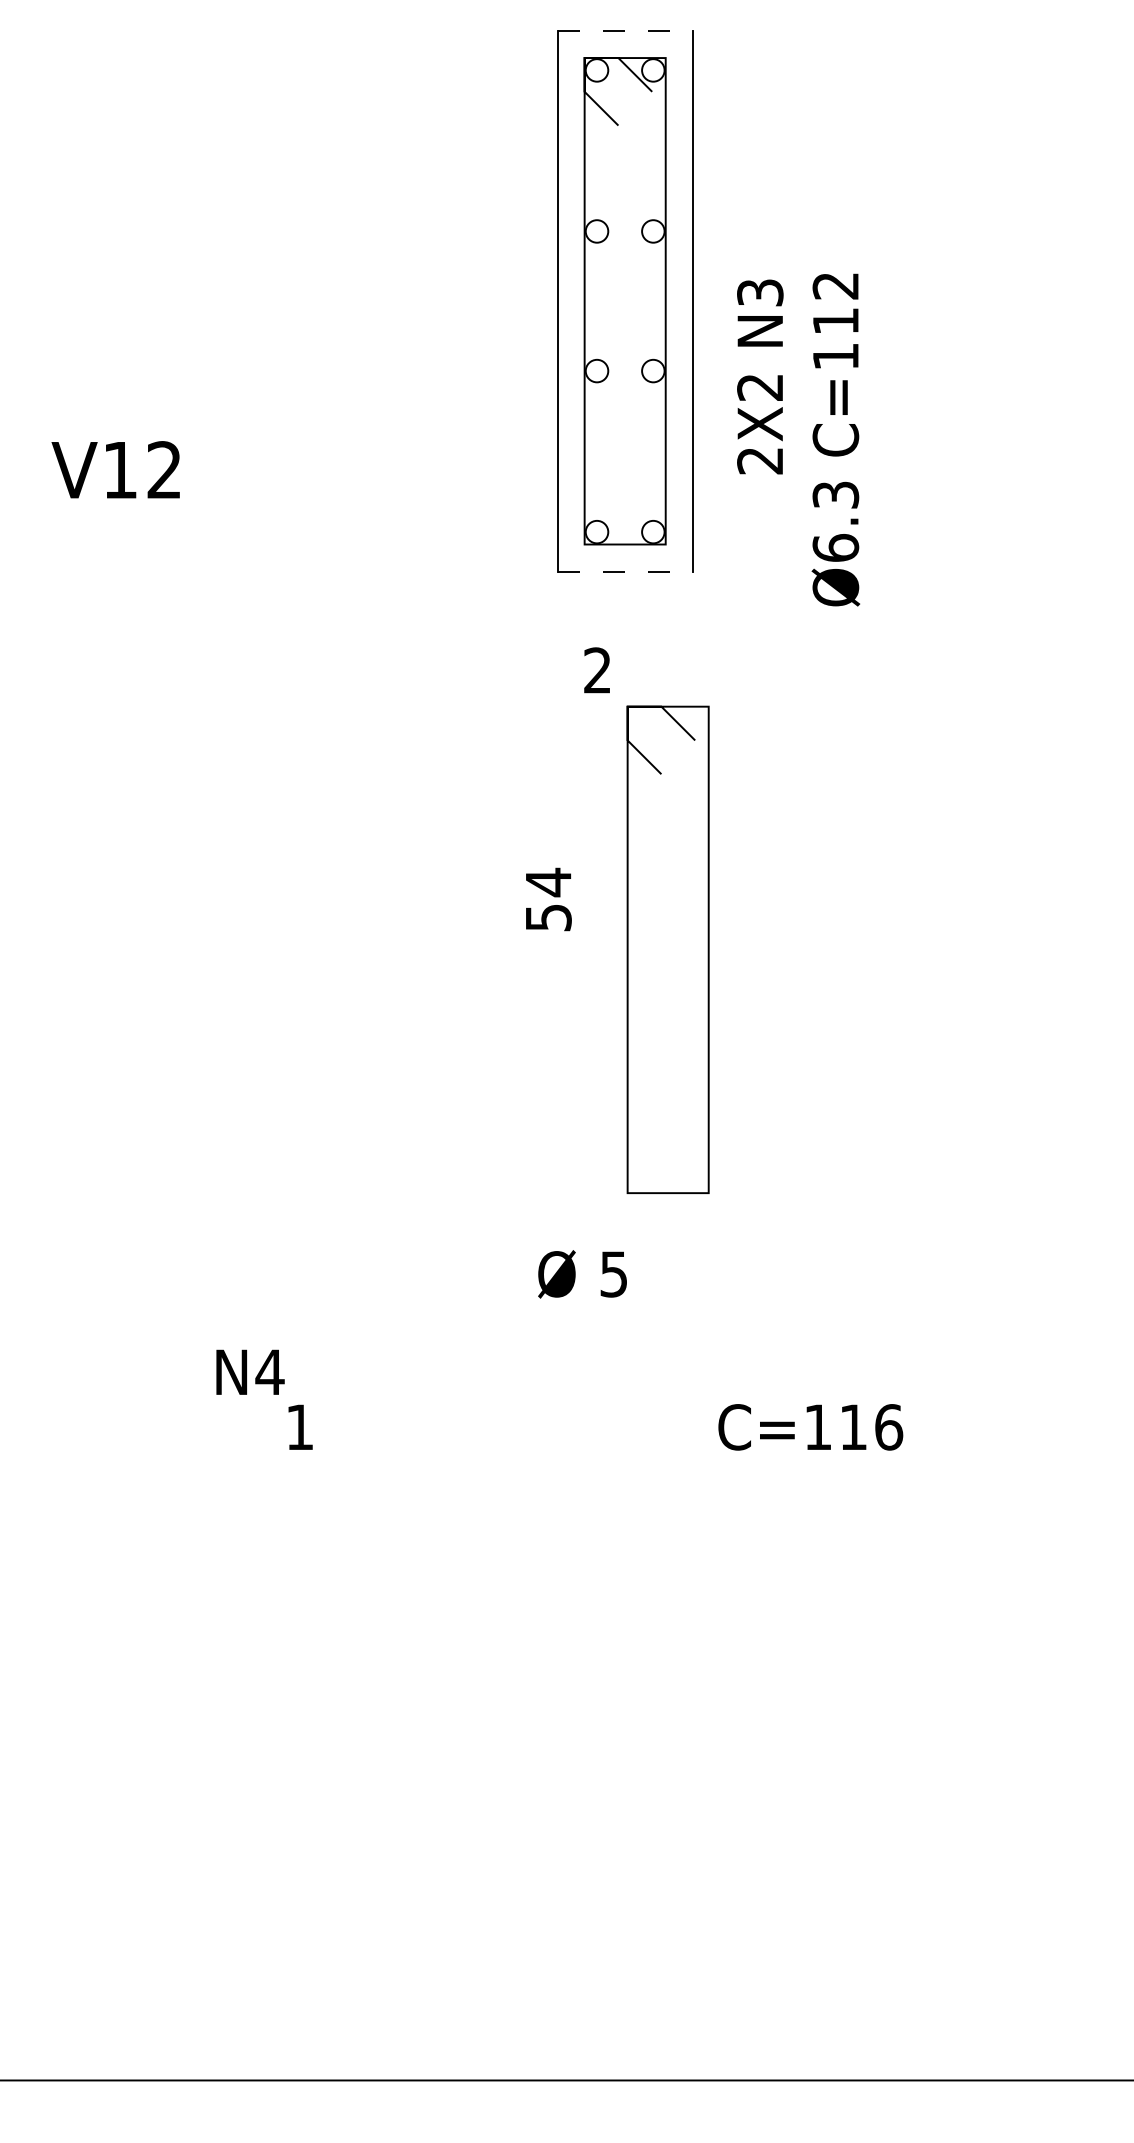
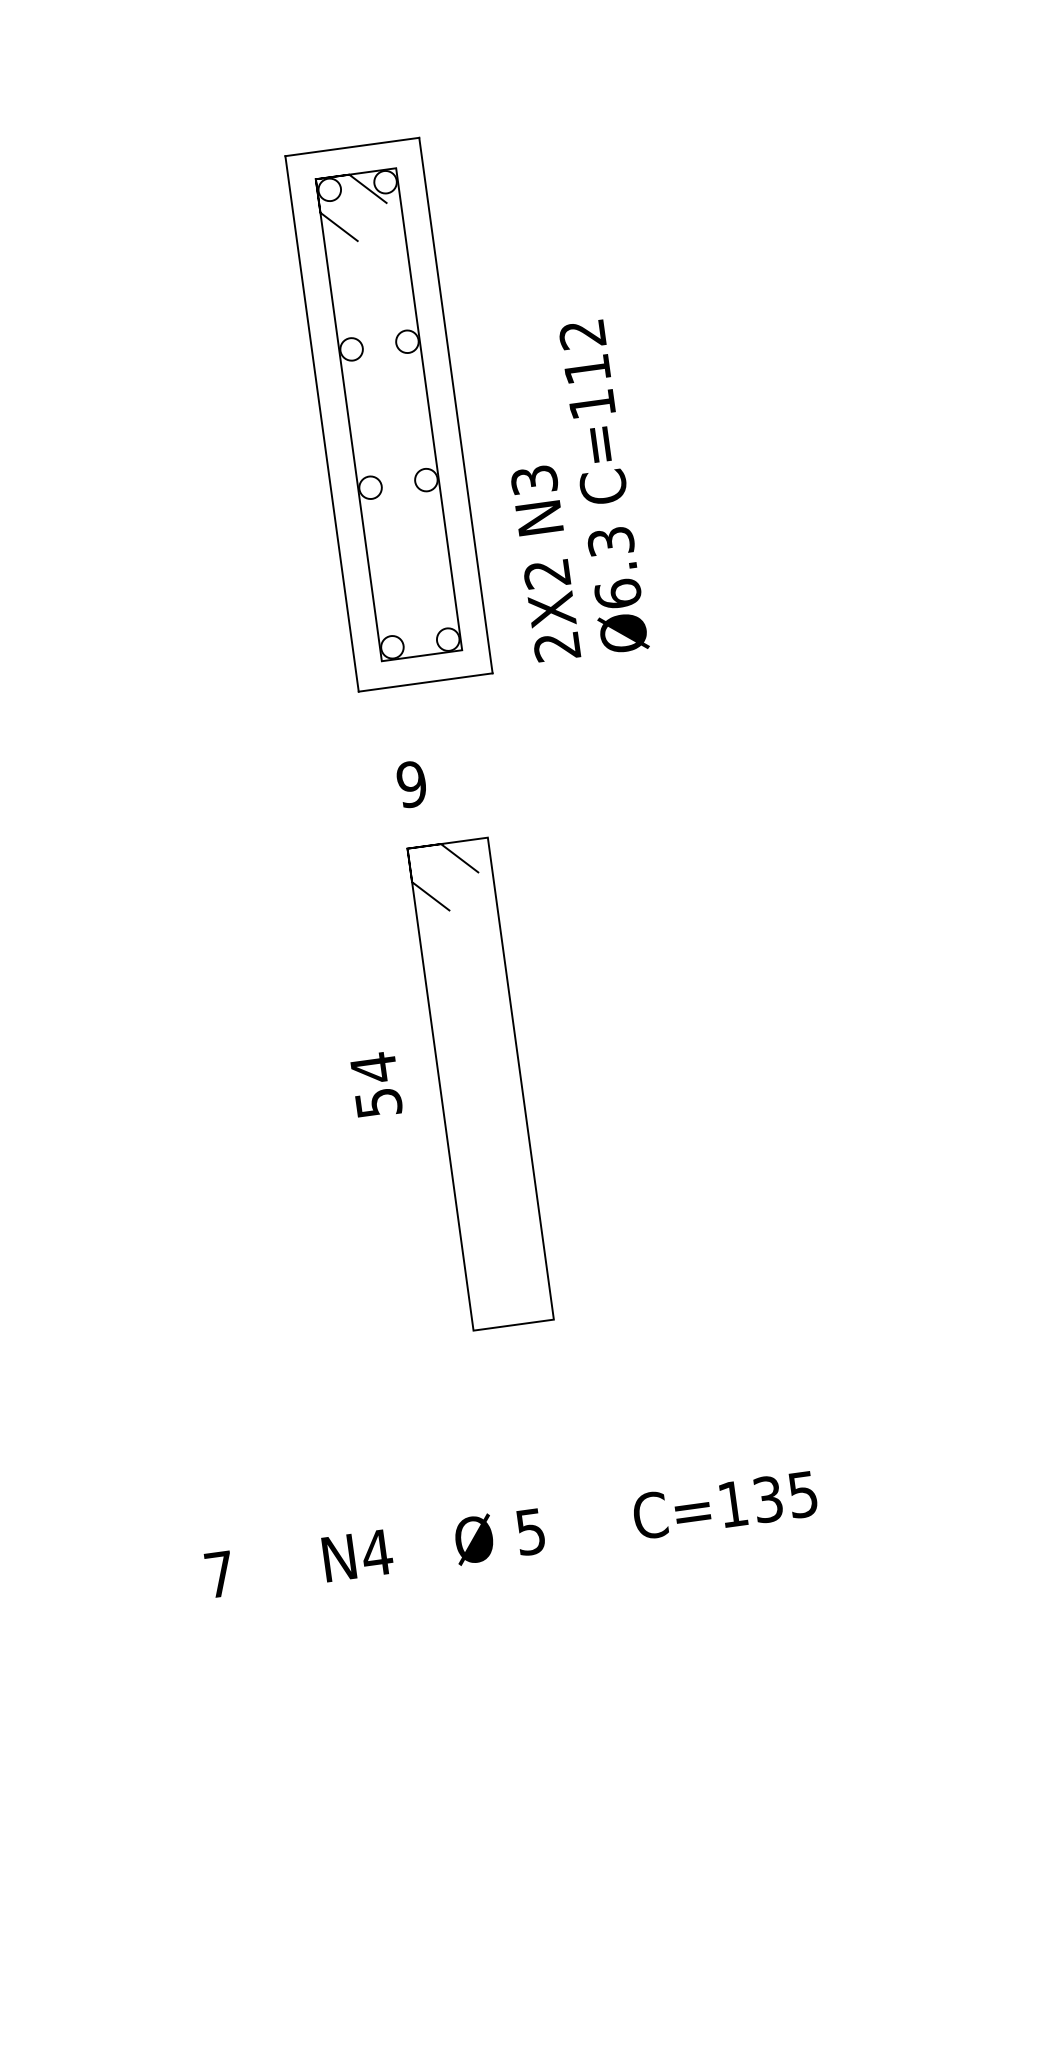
line: (625, 31) -> (352, 147), dashed -> solid
text: (760, 376) -> (545, 563), moved
text: (835, 439) -> (603, 486), moved
line: (625, 571) -> (426, 682), dashed -> solid
text: (597, 670) -> (411, 784), 2 -> 9
text: (548, 899) -> (376, 1084), moved
curve: (628, 949) -> (441, 1089), moved
text: (582, 1274) -> (499, 1536), moved
text: (250, 1371) -> (357, 1554), moved
text: (300, 1426) -> (220, 1573), 1 -> 7
text: (871, 1427) -> (785, 1497), C=116 -> C=135

